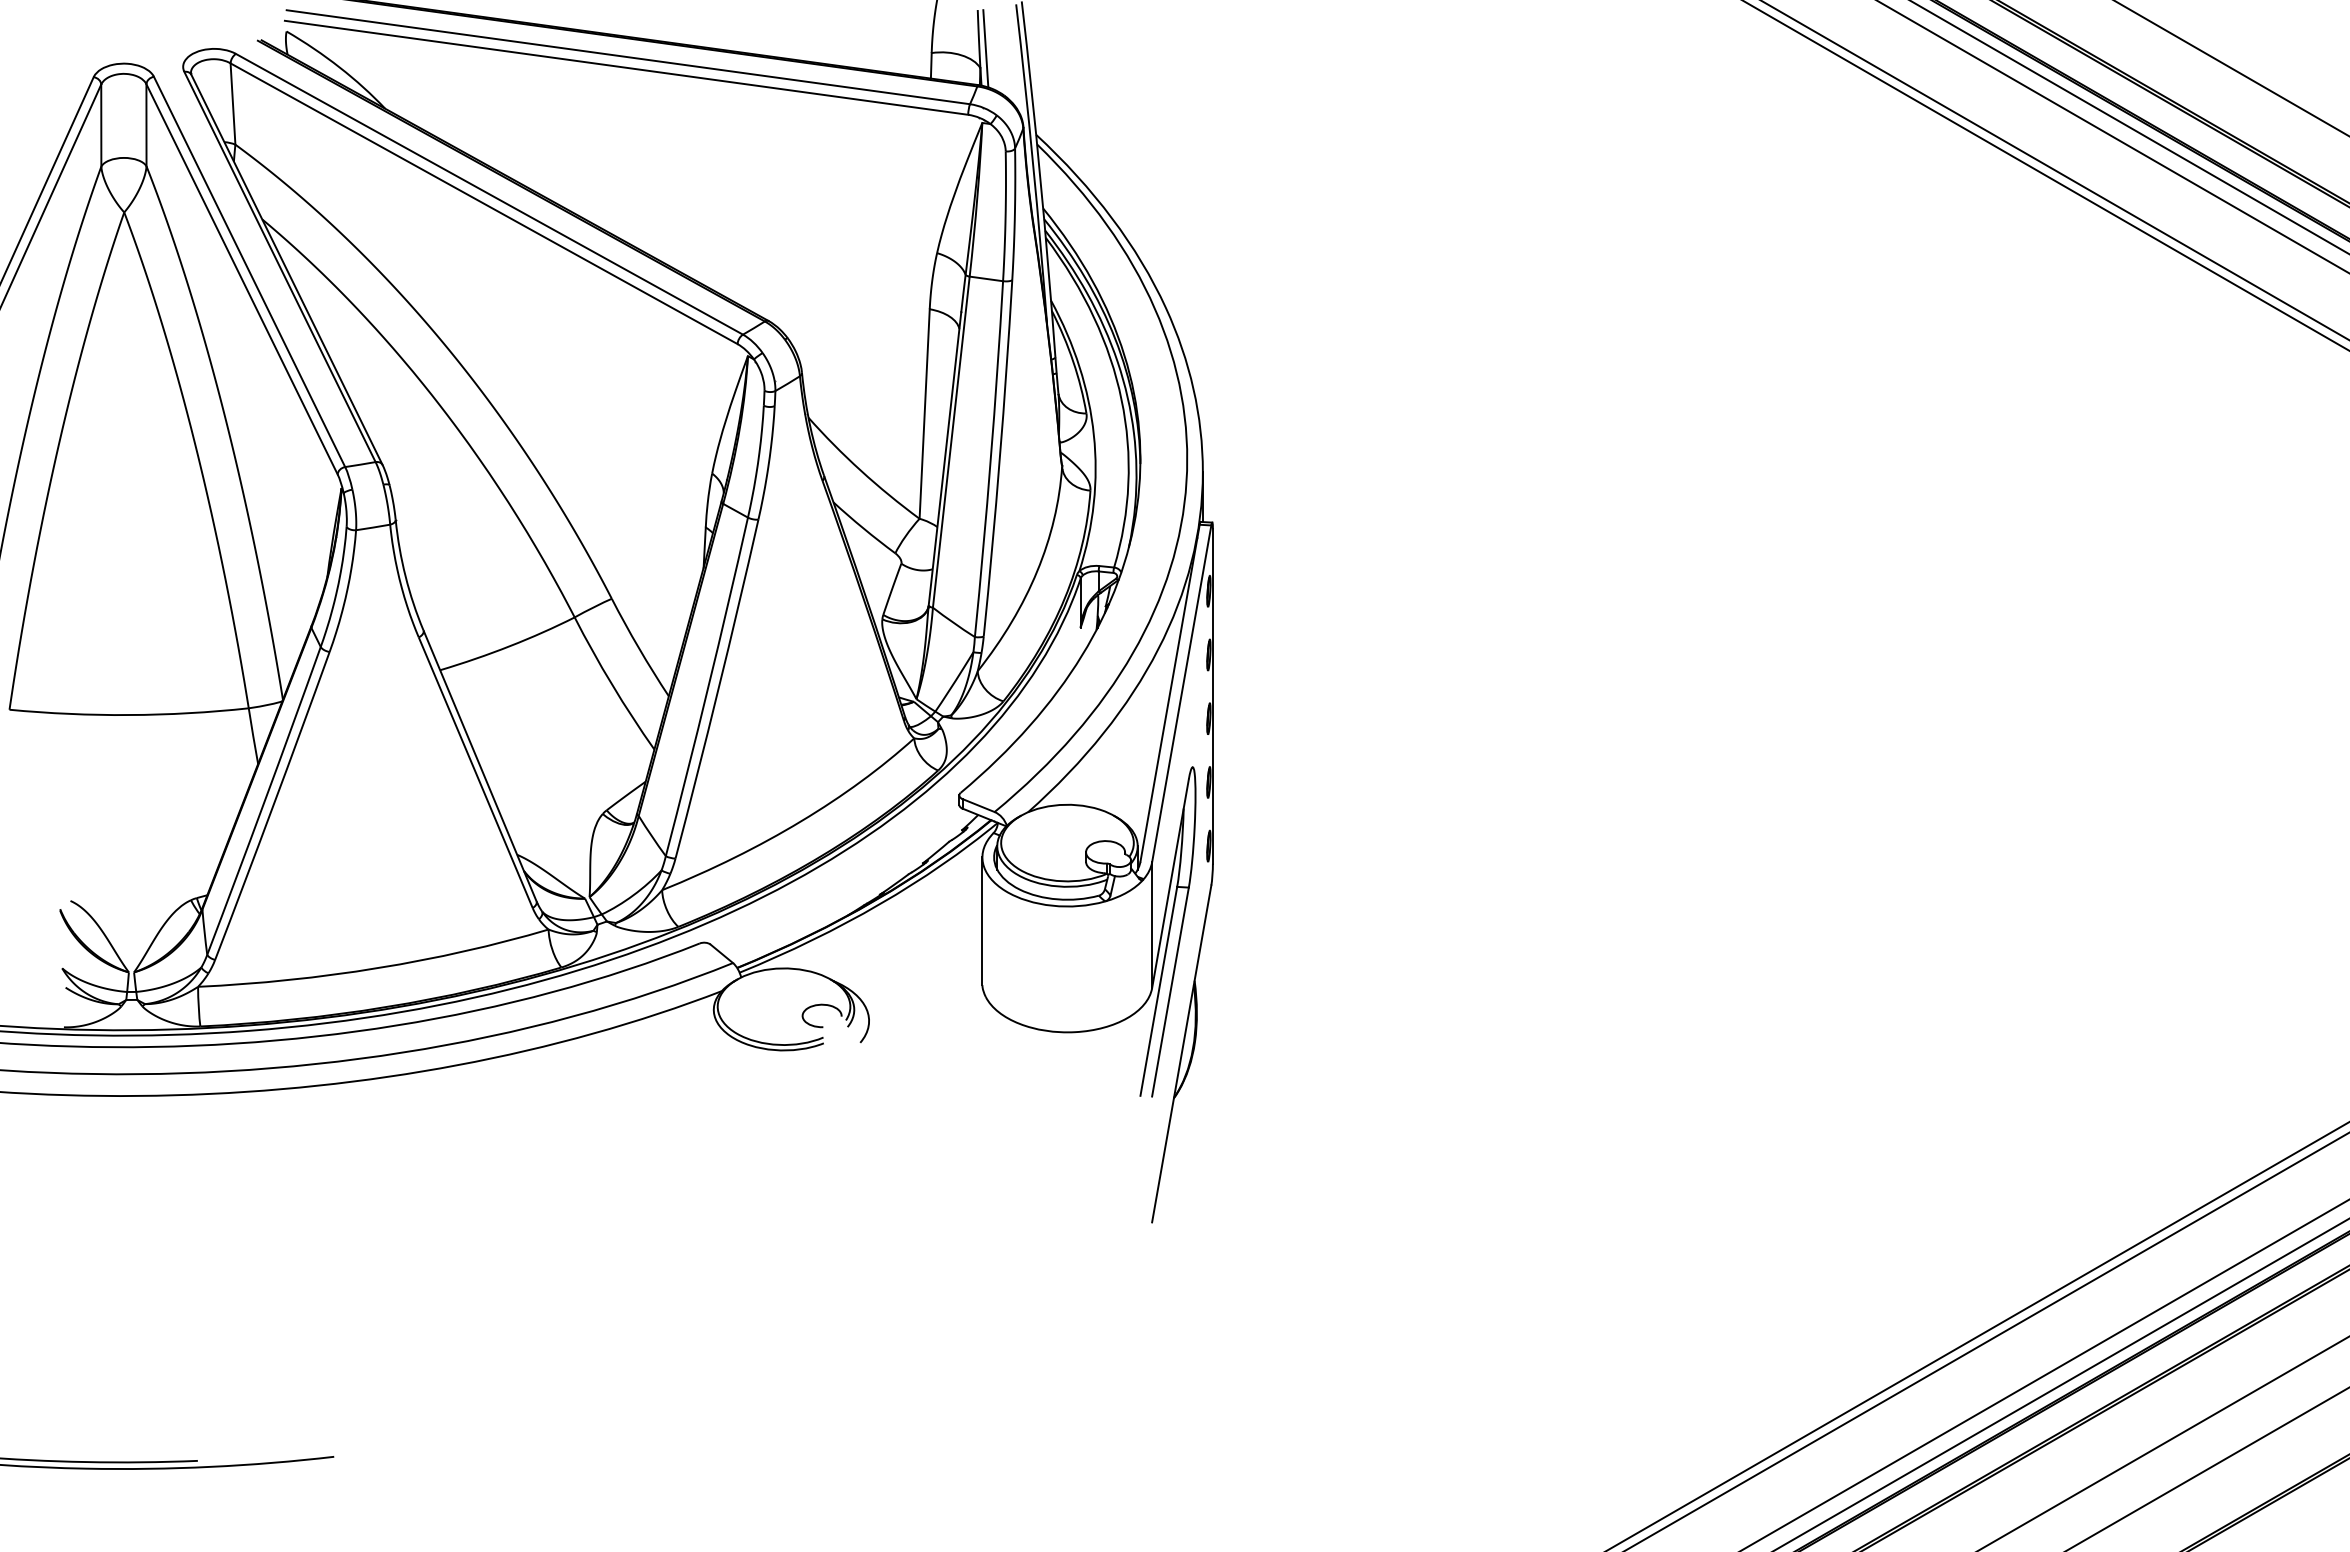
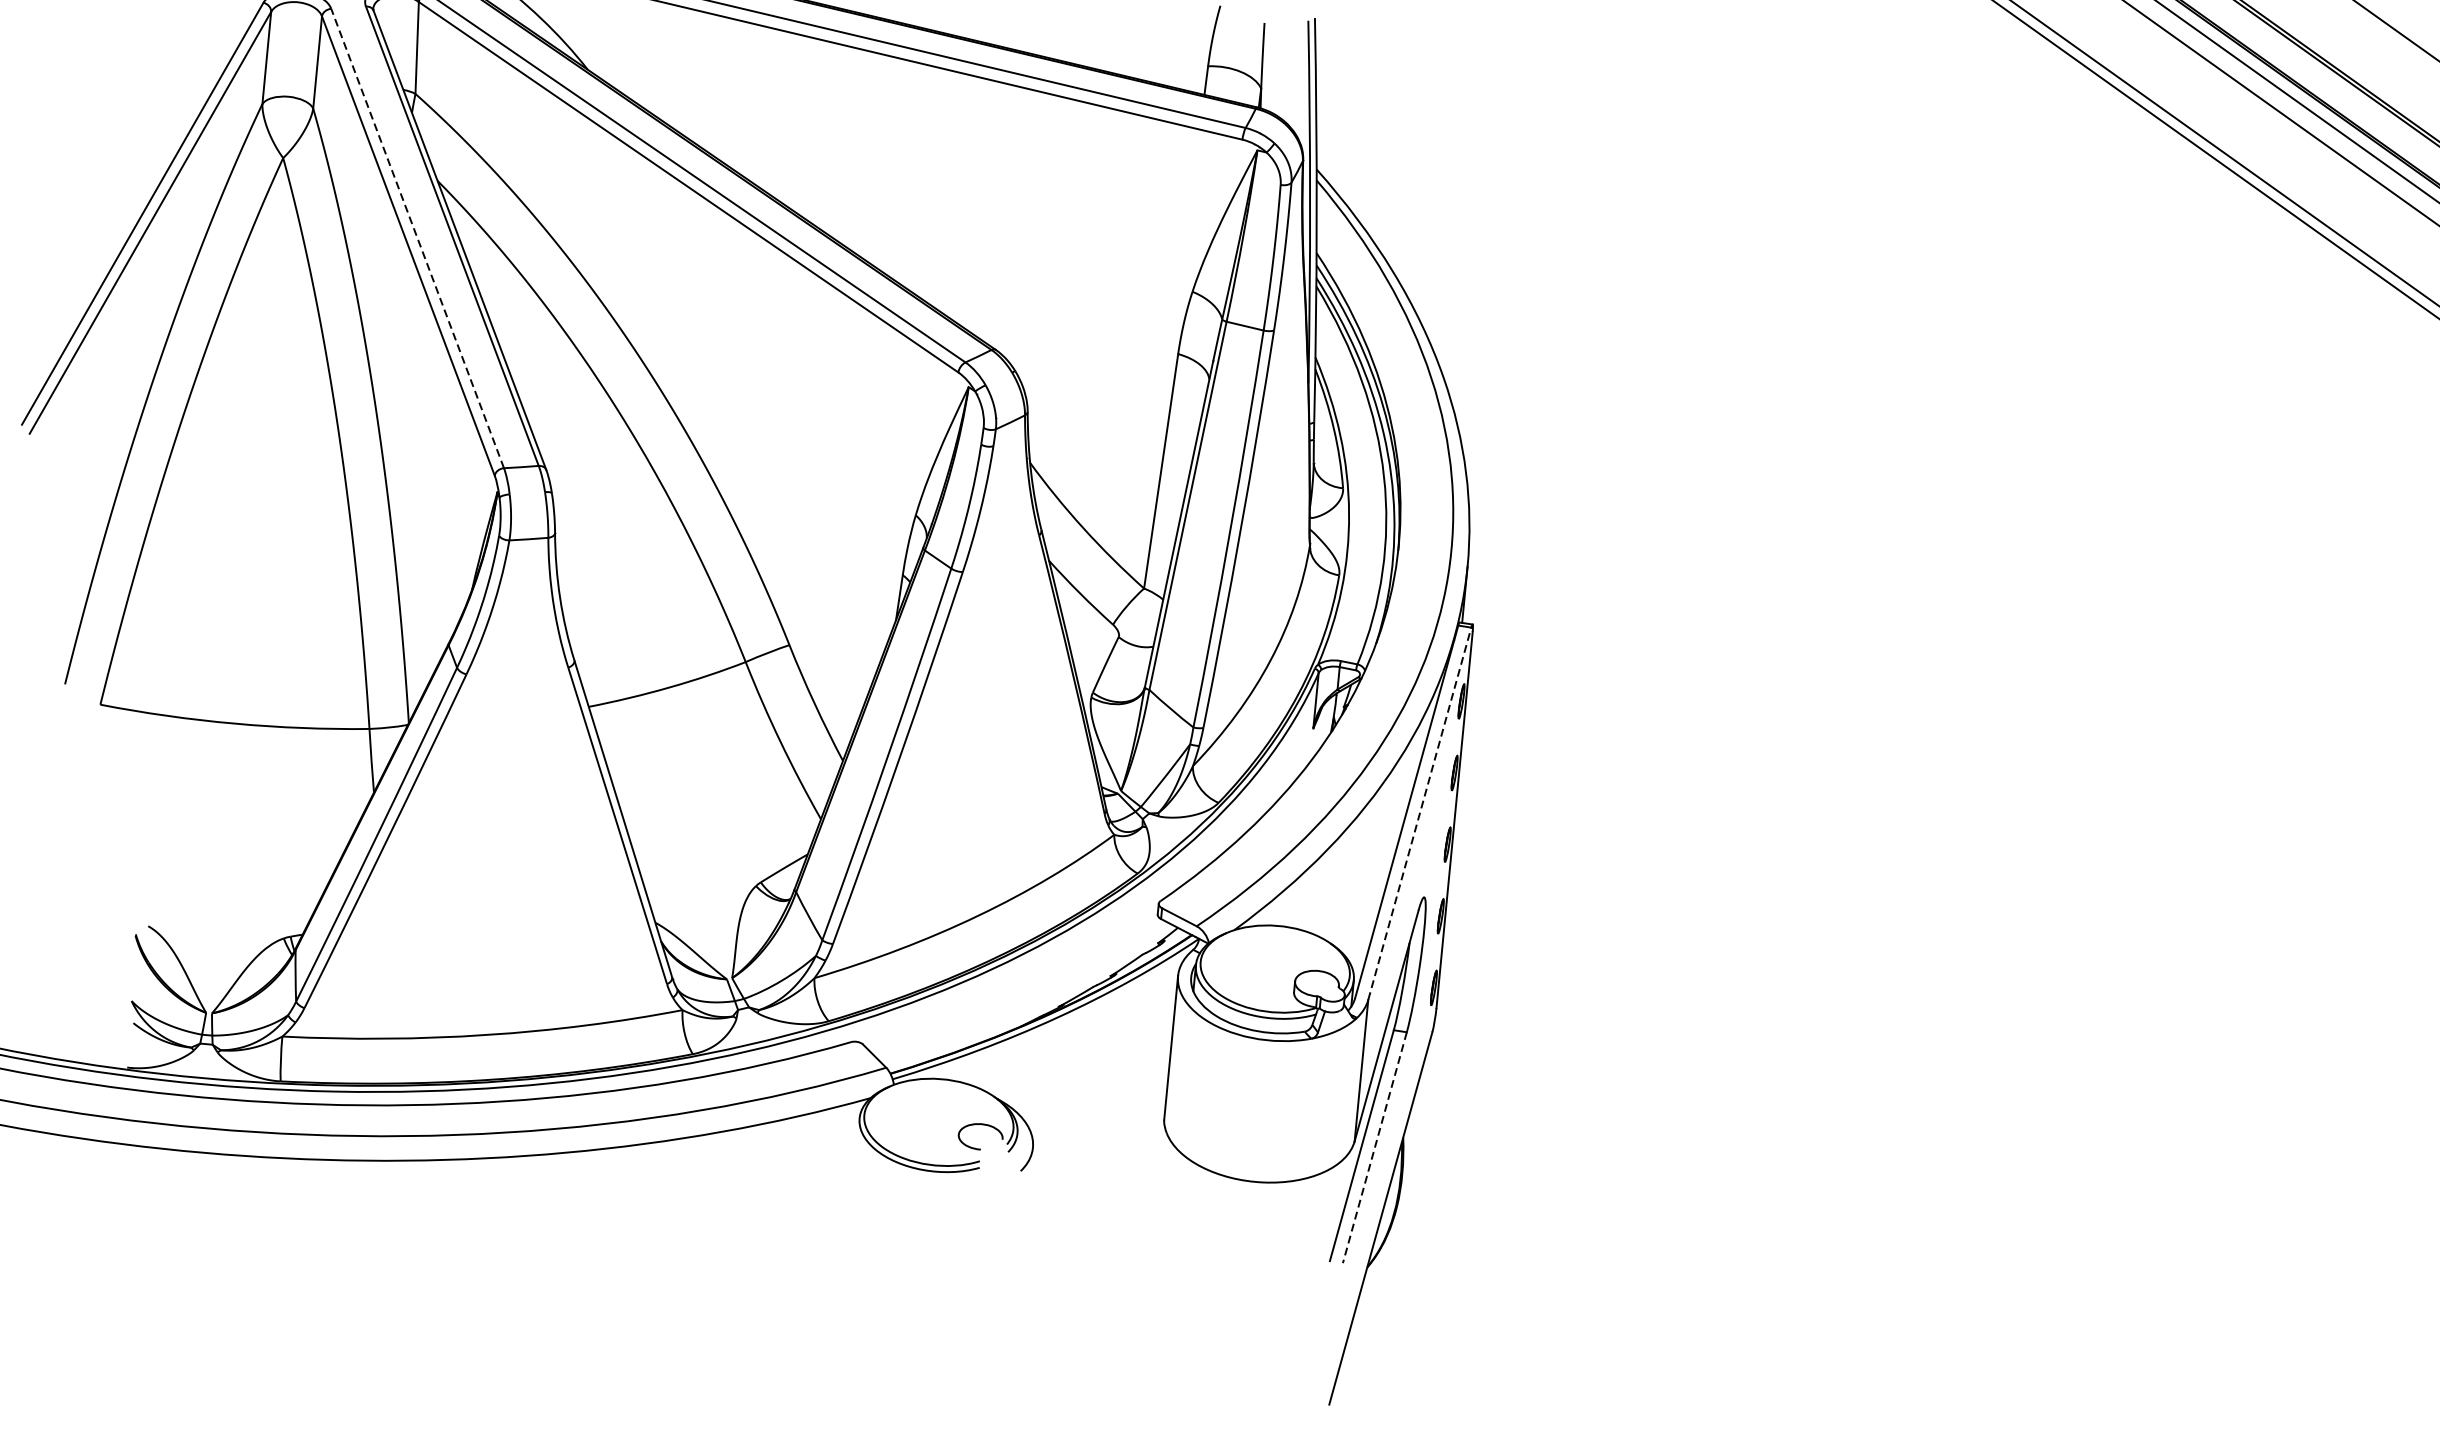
line: (985, 48) -> (1269, 67), removed
line: (249, 271) -> (417, 238), solid -> dashed
line: (1181, 693) -> (1419, 813), solid -> dashed
line: (1170, 992) -> (1374, 1148), solid -> dashed

